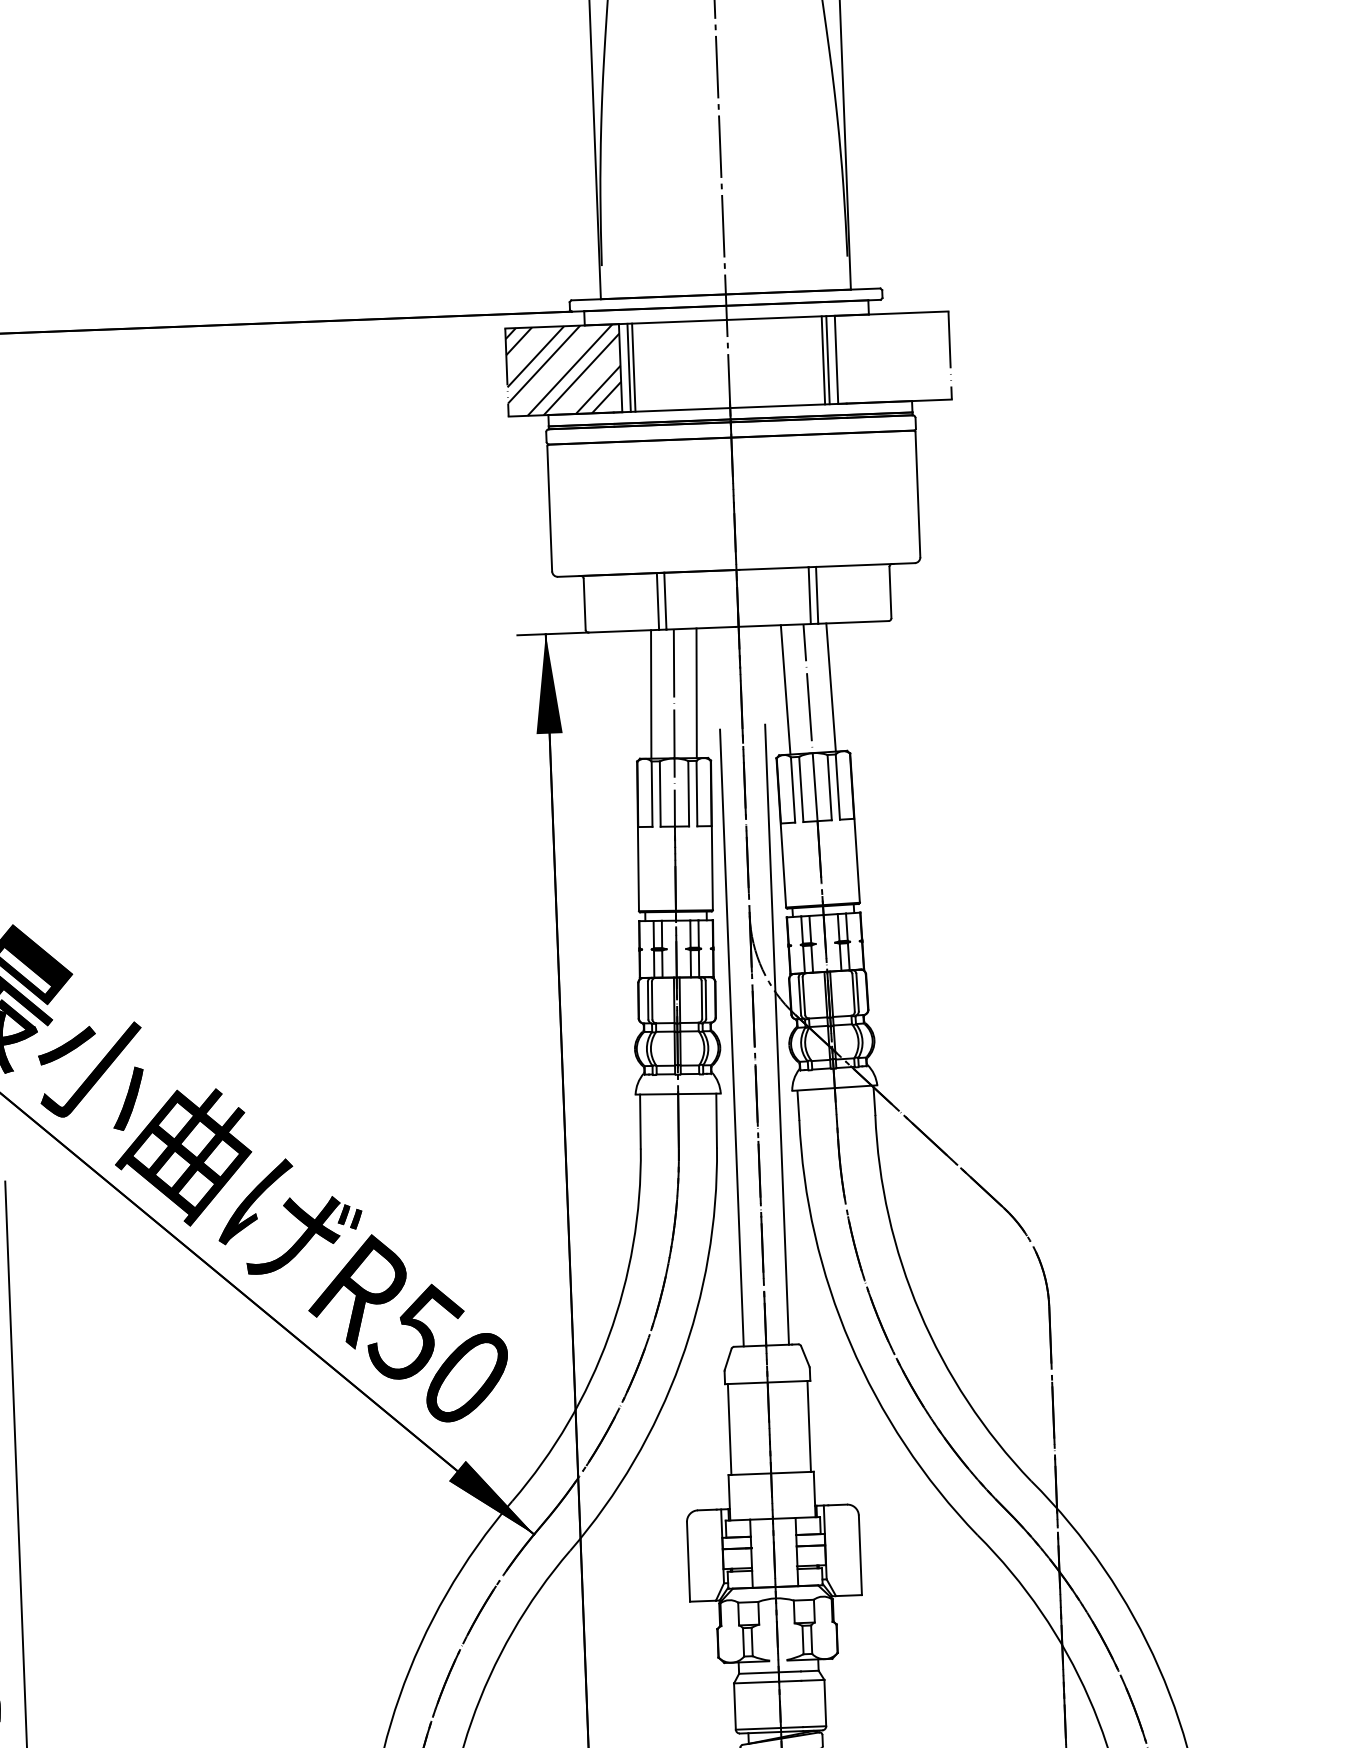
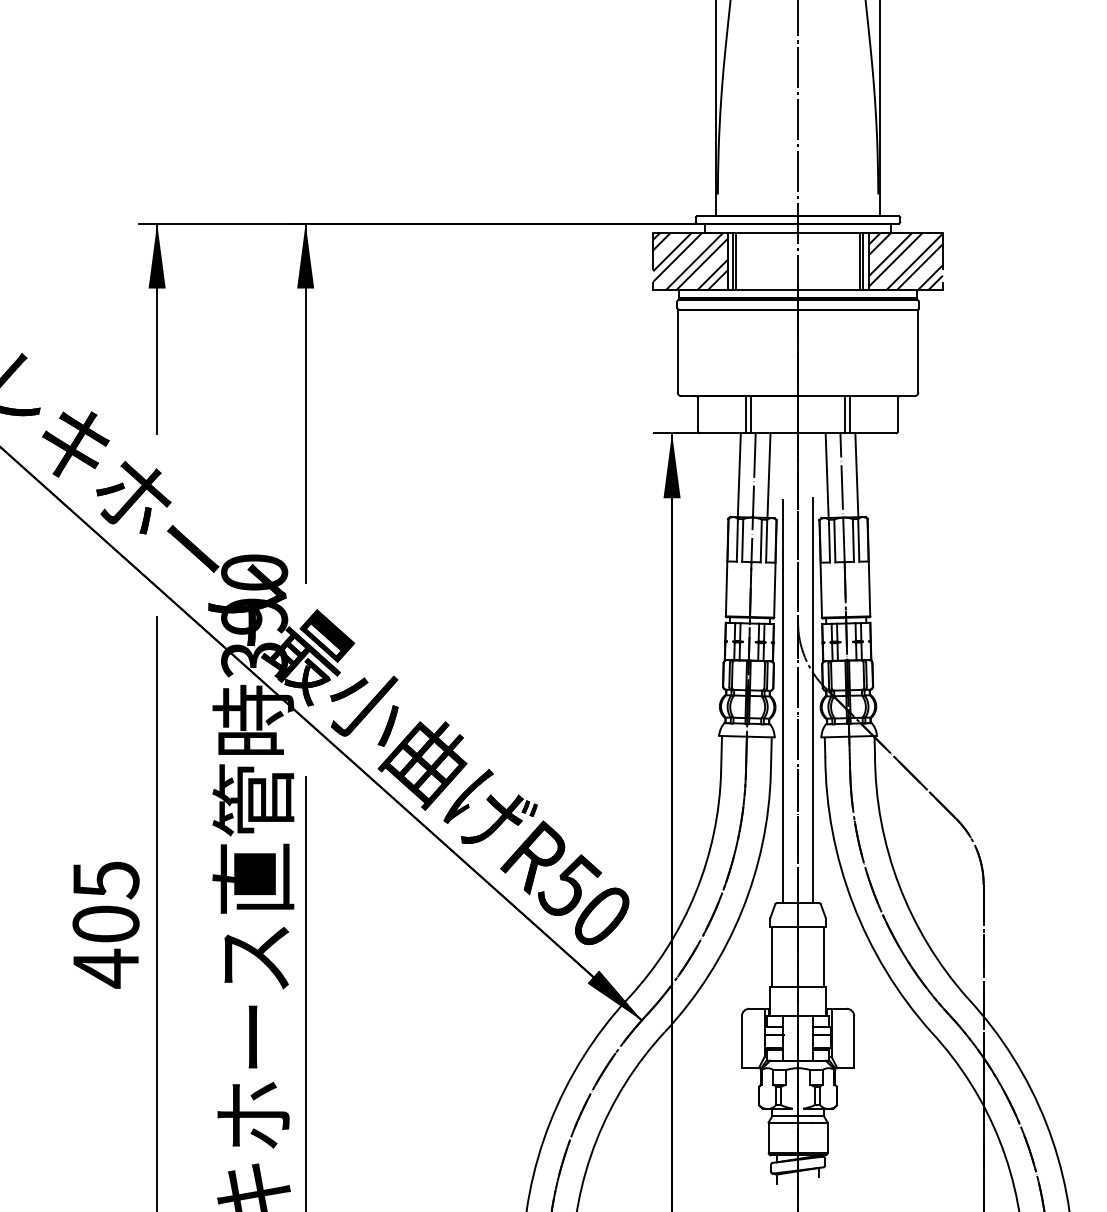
hatch: (892, 357) -> (905, 261), added

